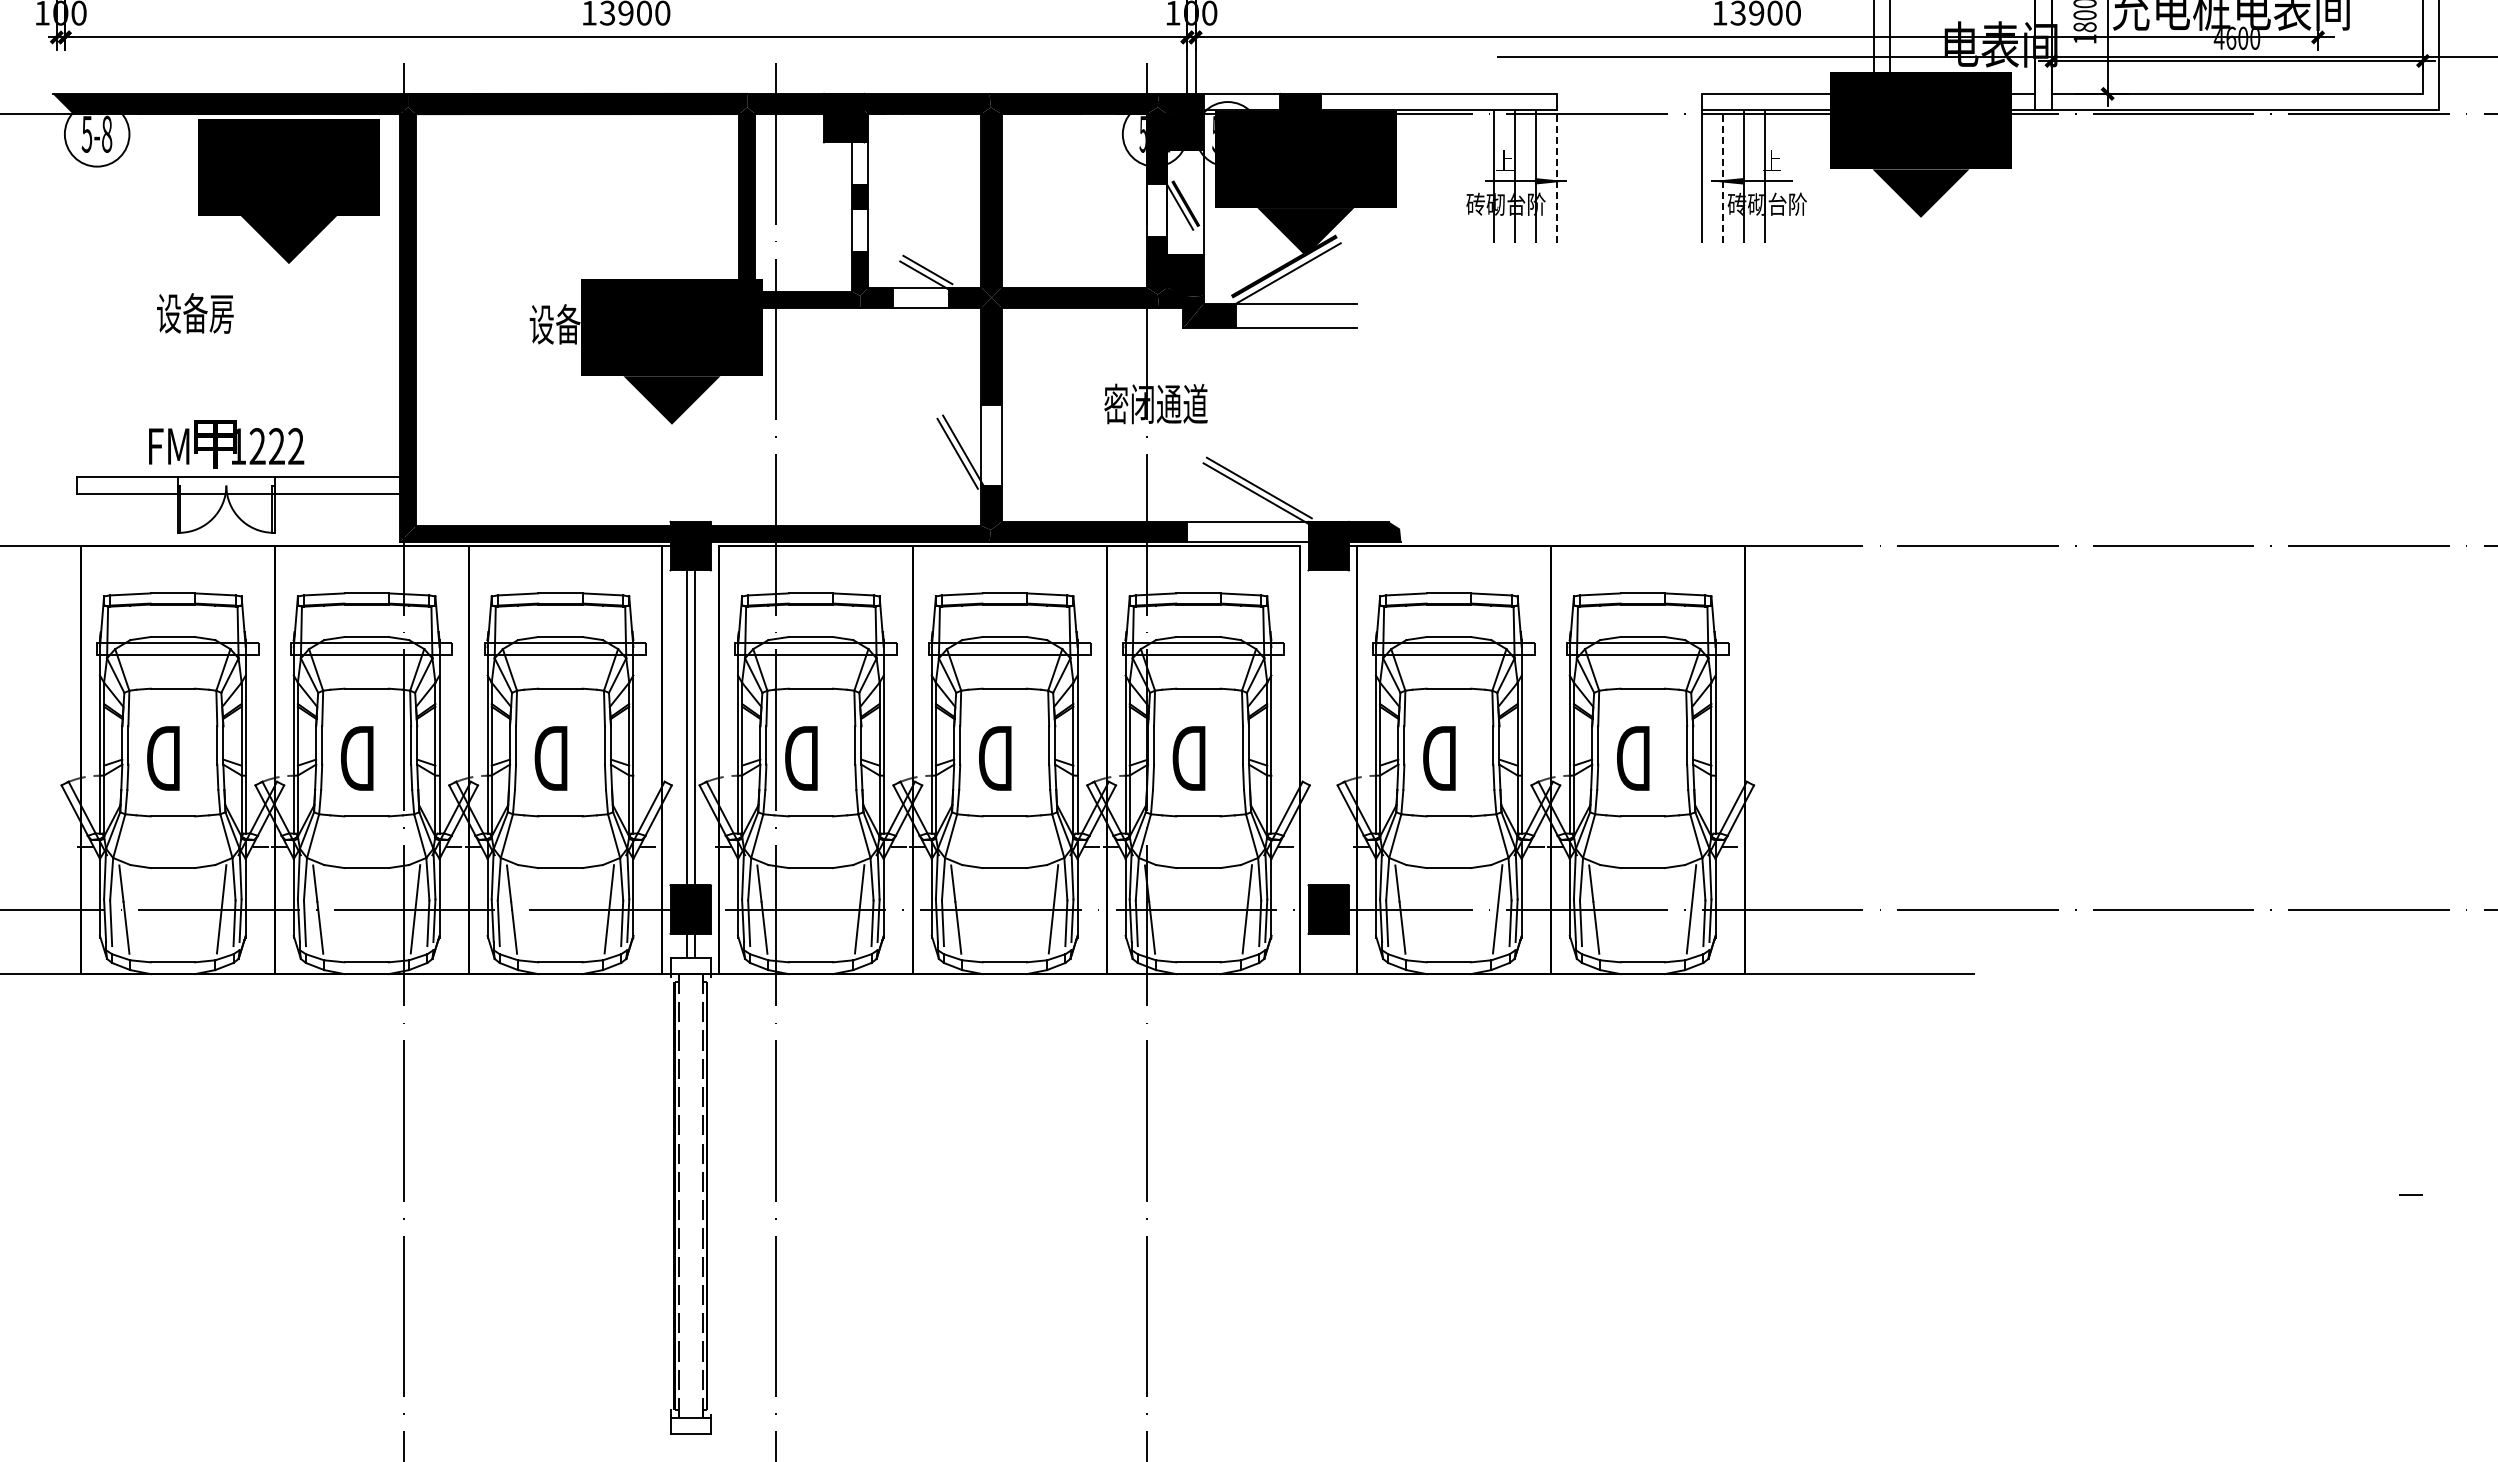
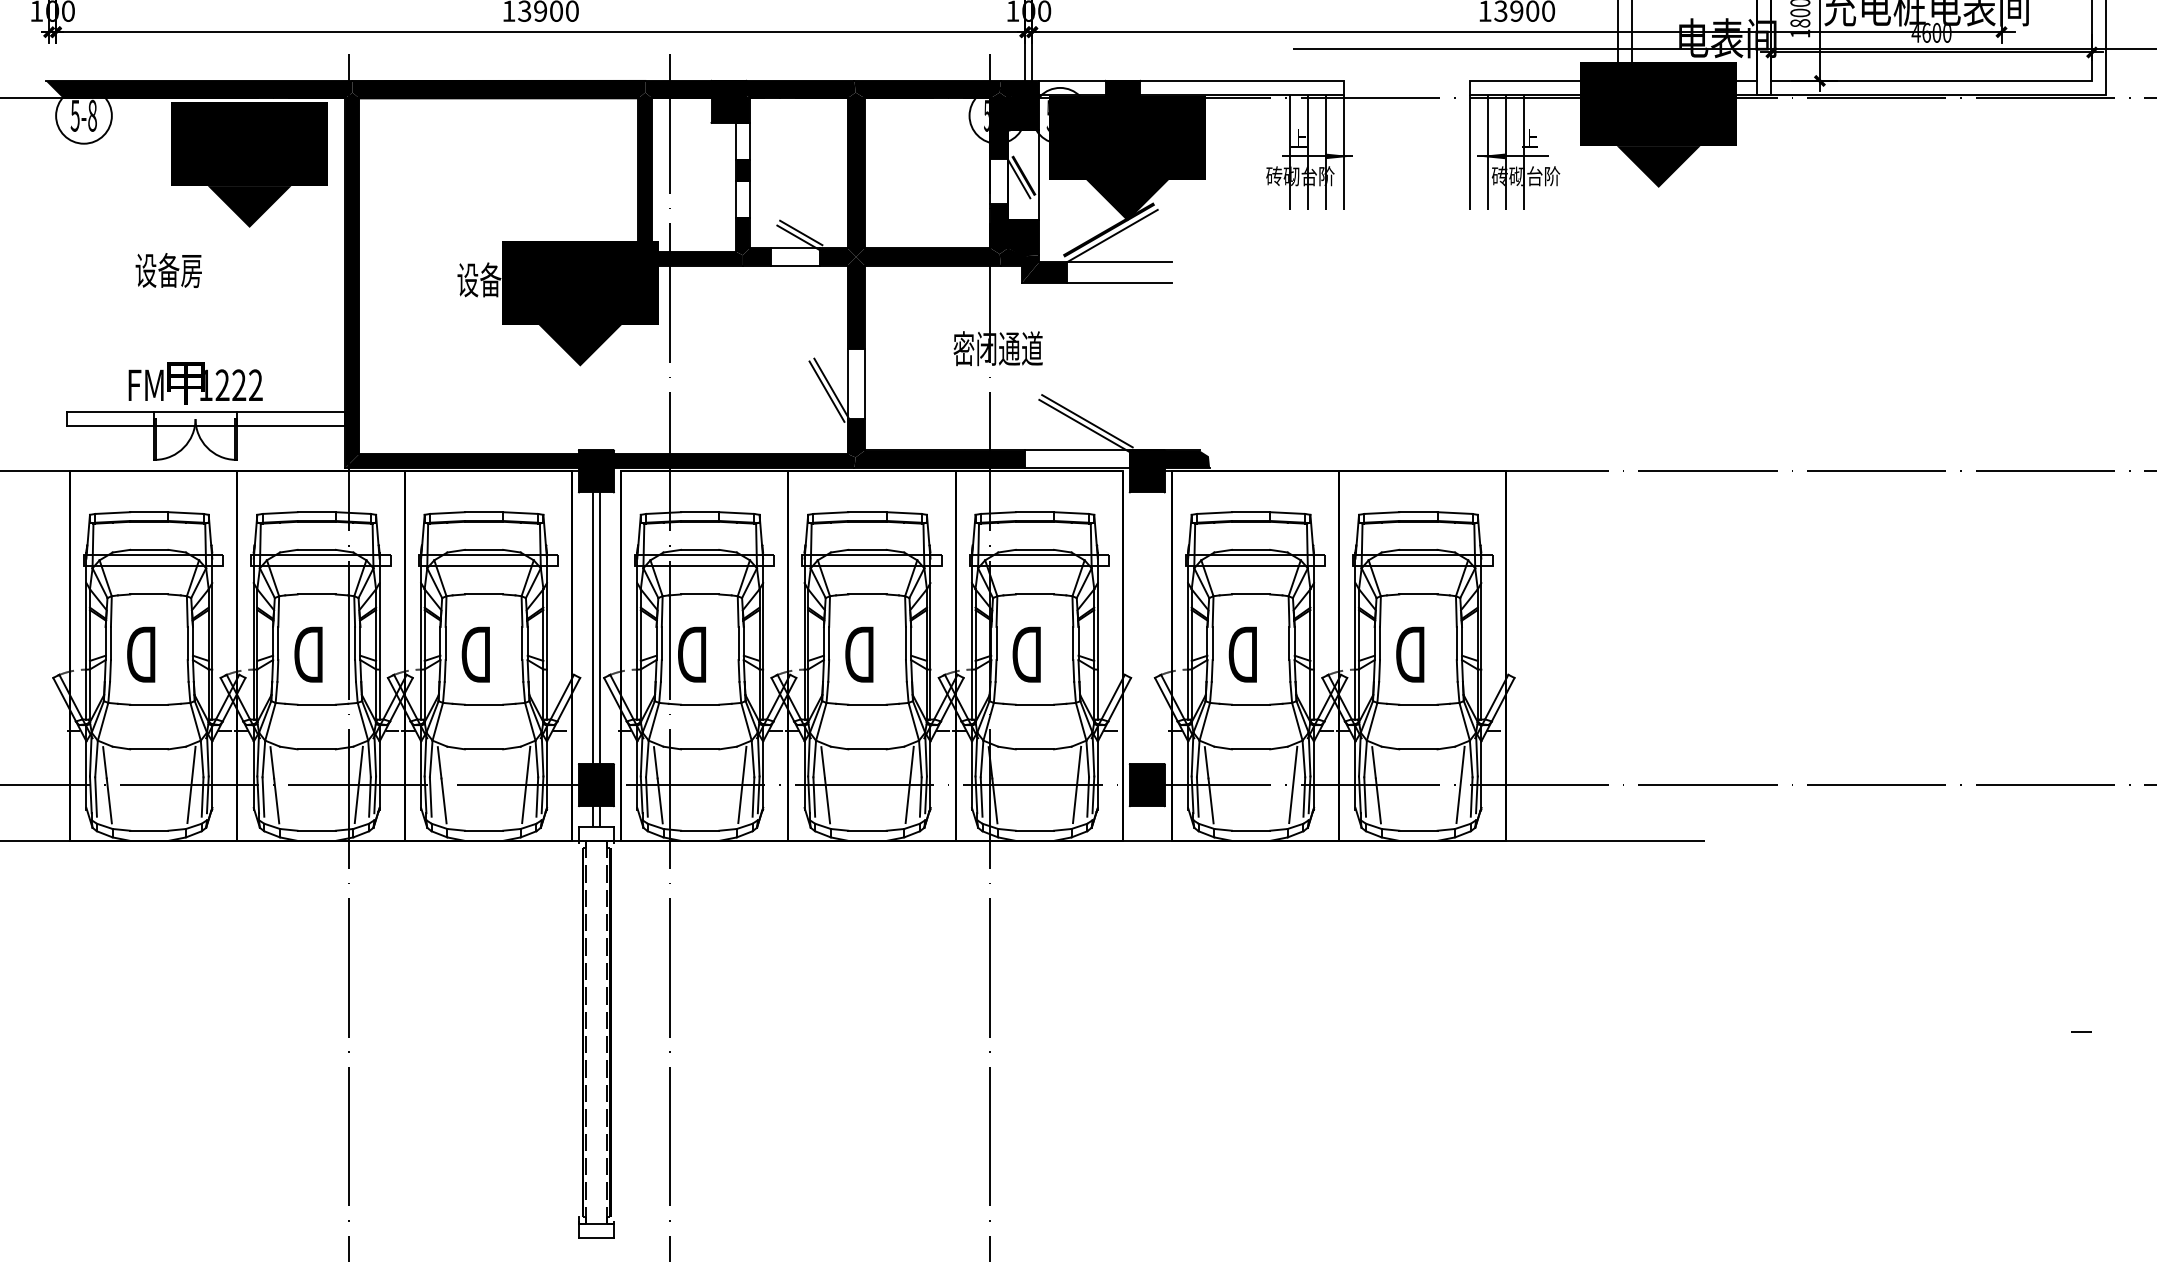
line: (1556, 176) -> (1343, 152), dashed -> solid
line: (1722, 176) -> (1487, 152), dashed -> solid

